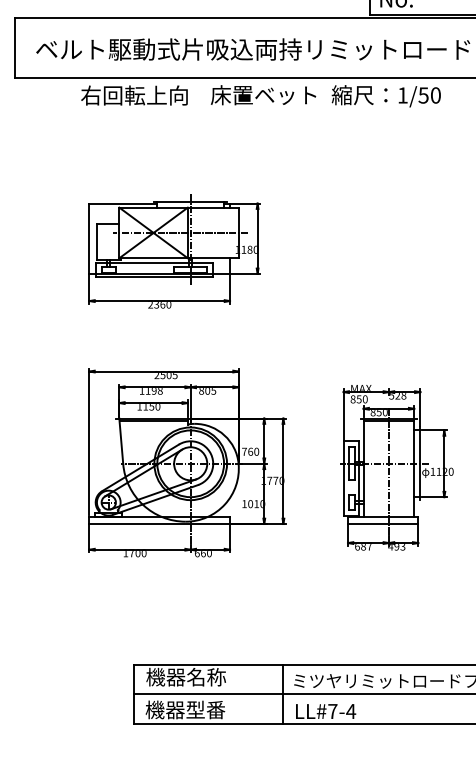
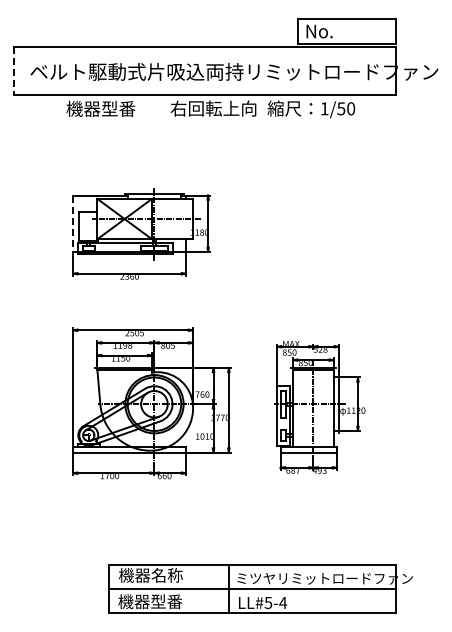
line: (14, 47) -> (13, 70), solid -> dashed
text: (134, 95) -> (109, 108), 右回転上向 -> 機器型番
text: (264, 95) -> (213, 108), 床置ベット -> 右回転上向
line: (89, 239) -> (73, 224), solid -> dashed
text: (332, 712) -> (268, 603), LL#7-4 -> LL#5-4

